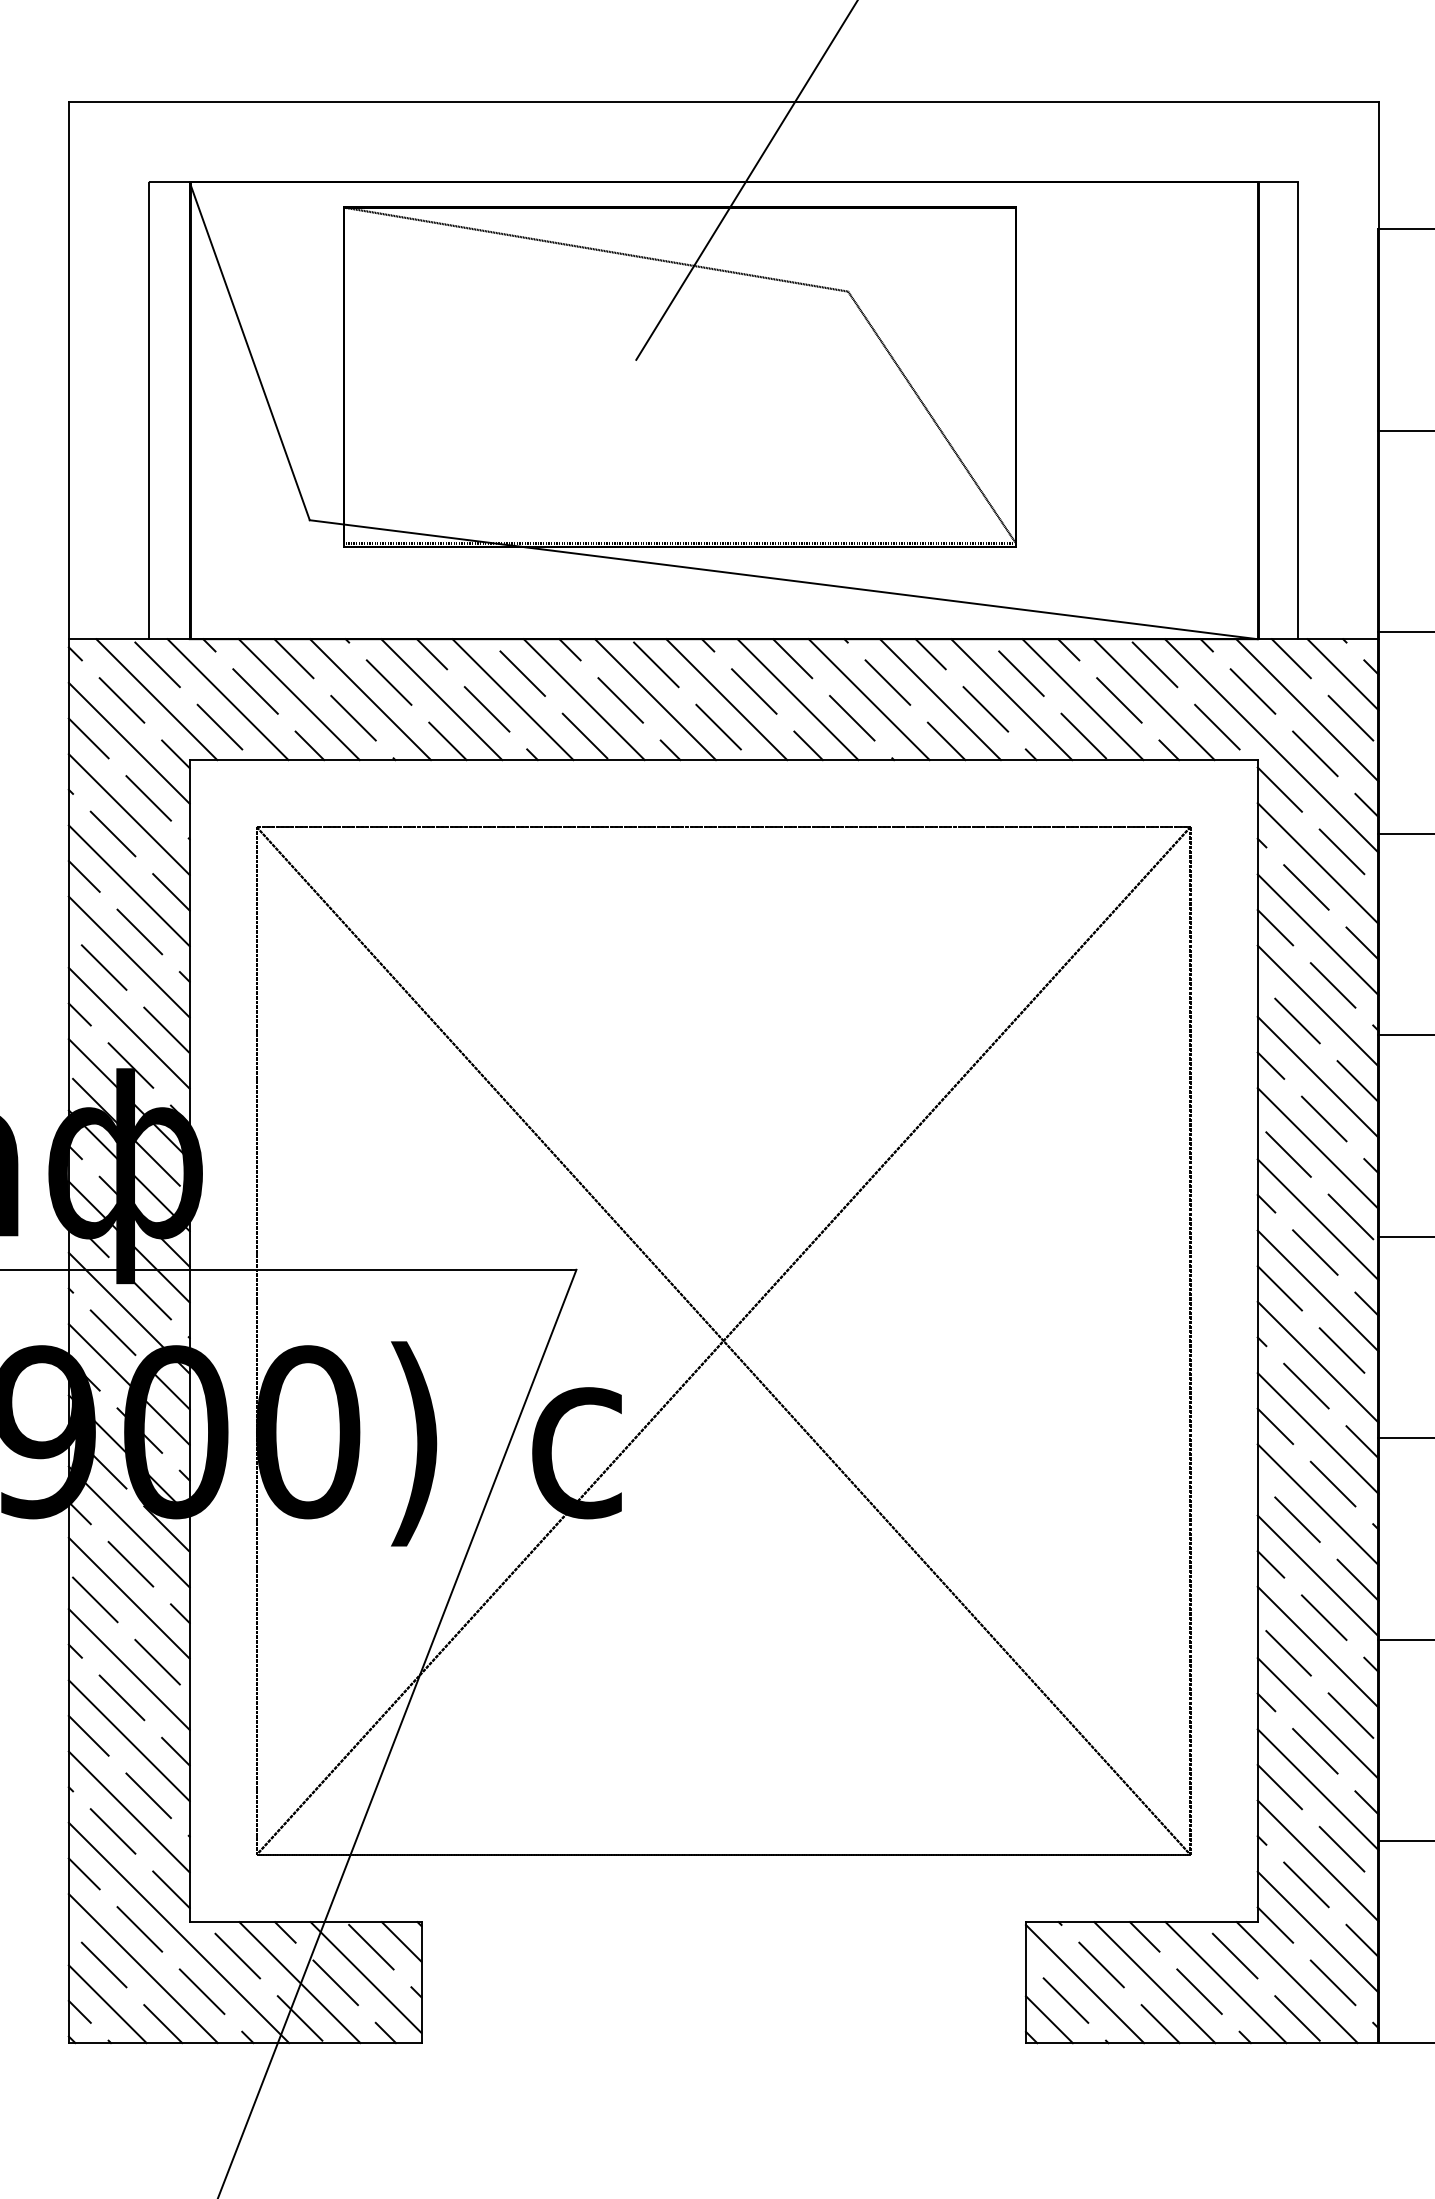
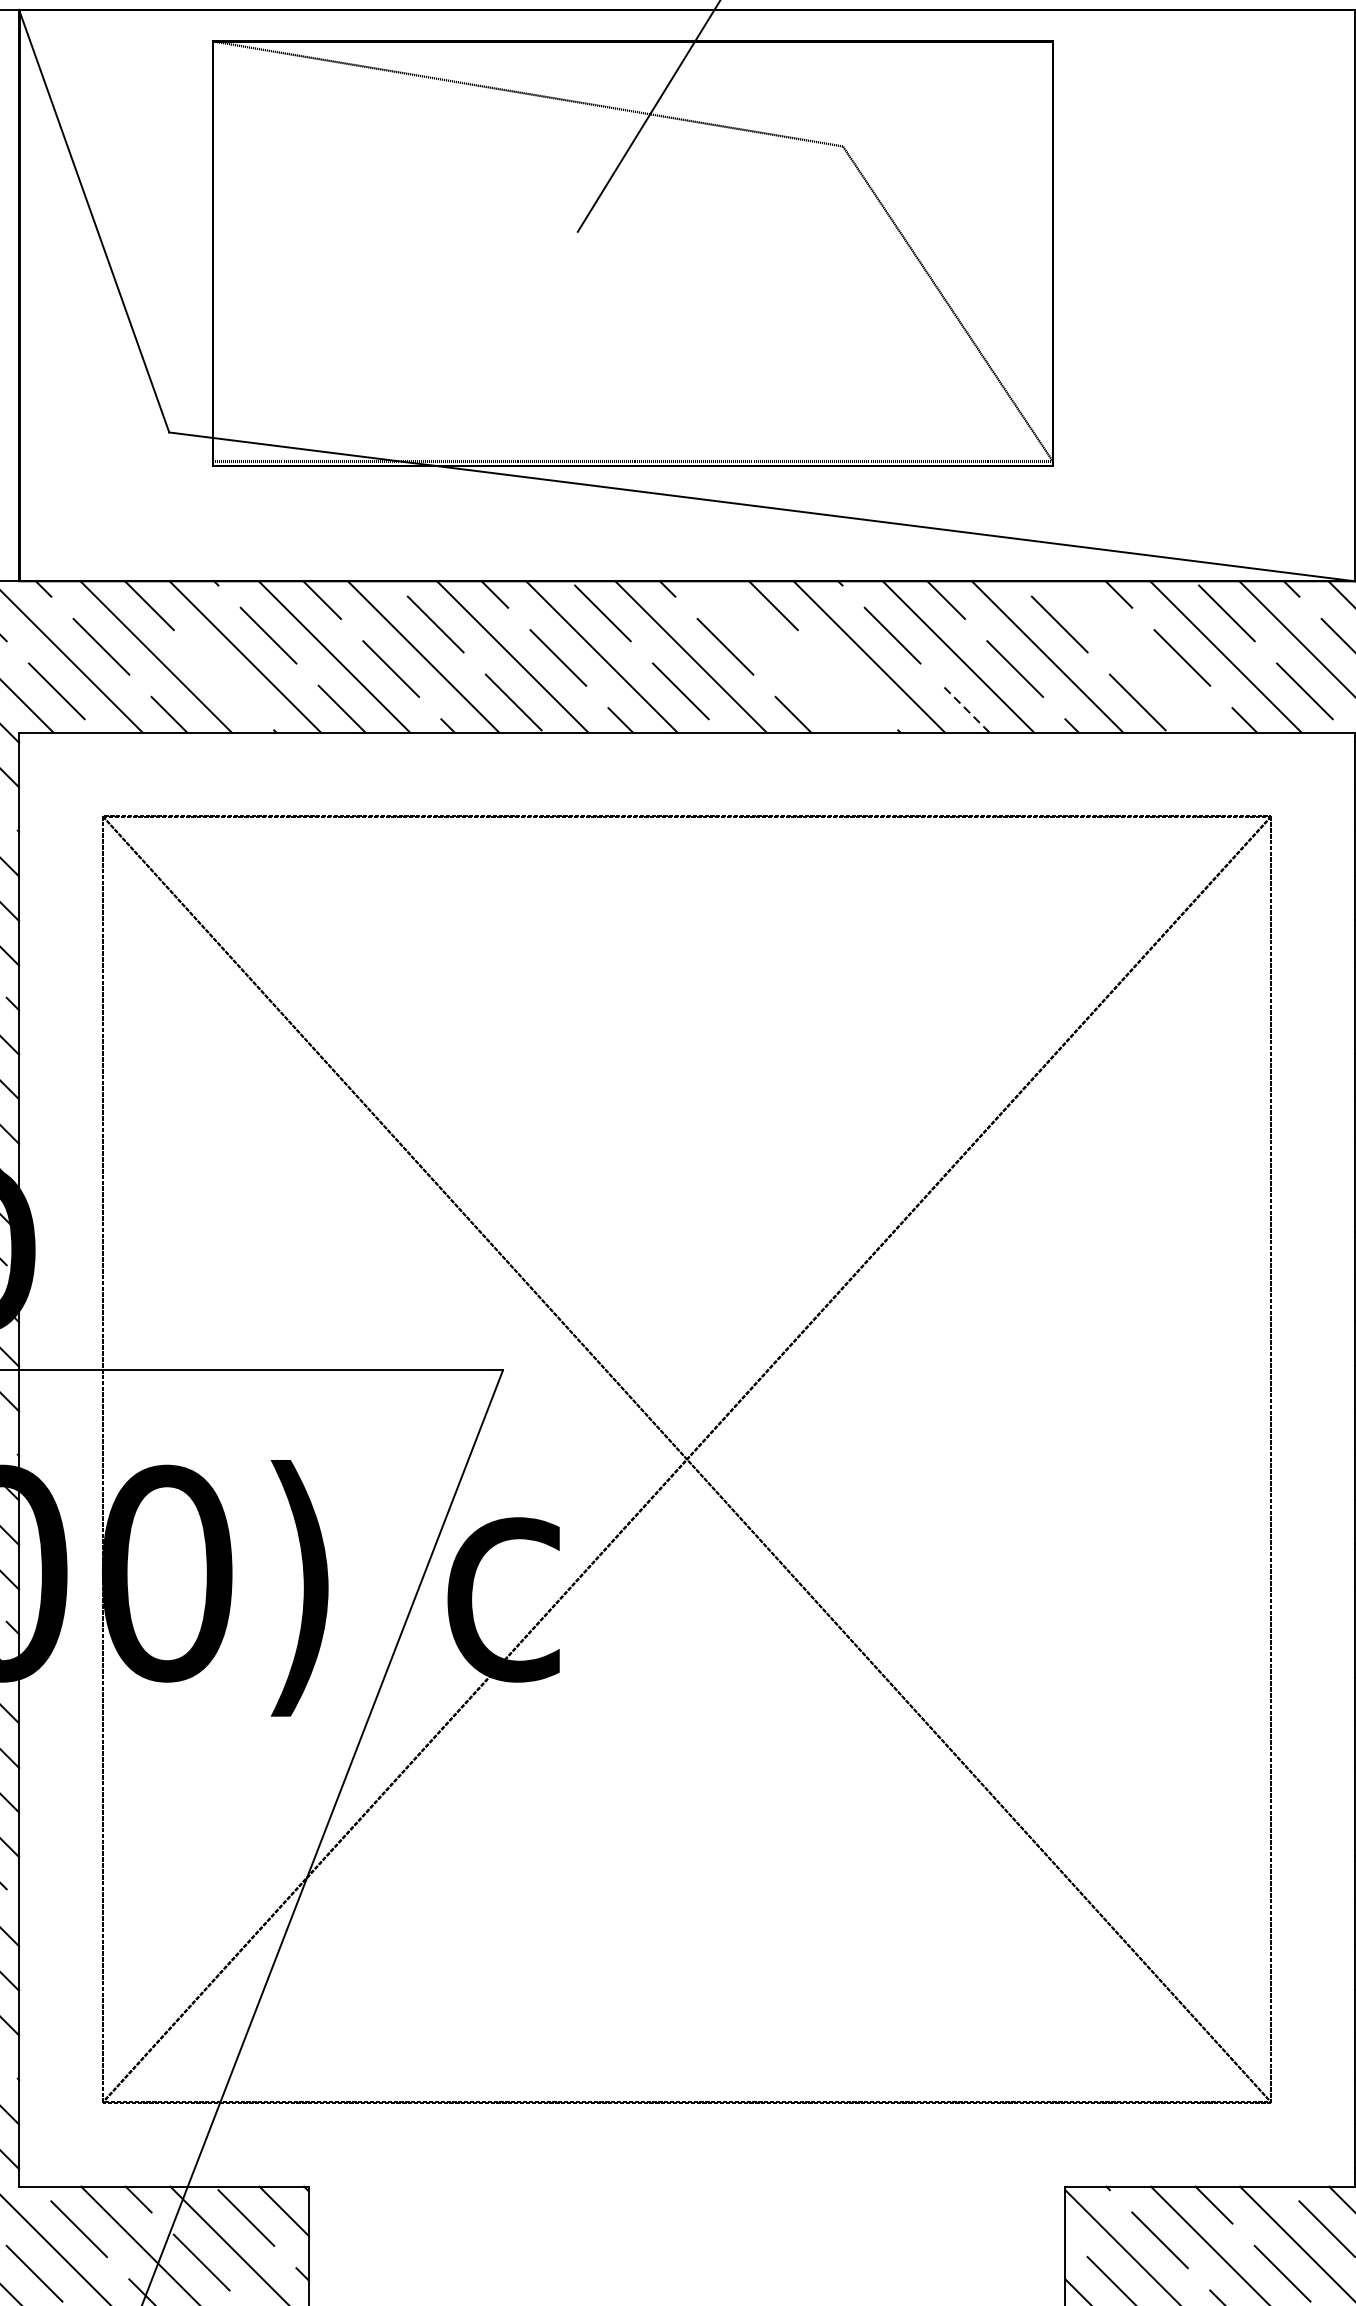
line: (797, 699) -> (779, 656), removed
line: (1082, 699) -> (1136, 656), removed
line: (353, 717) -> (223, 679), removed
line: (851, 717) -> (847, 679), removed
line: (946, 741) -> (965, 709), solid -> dashed

